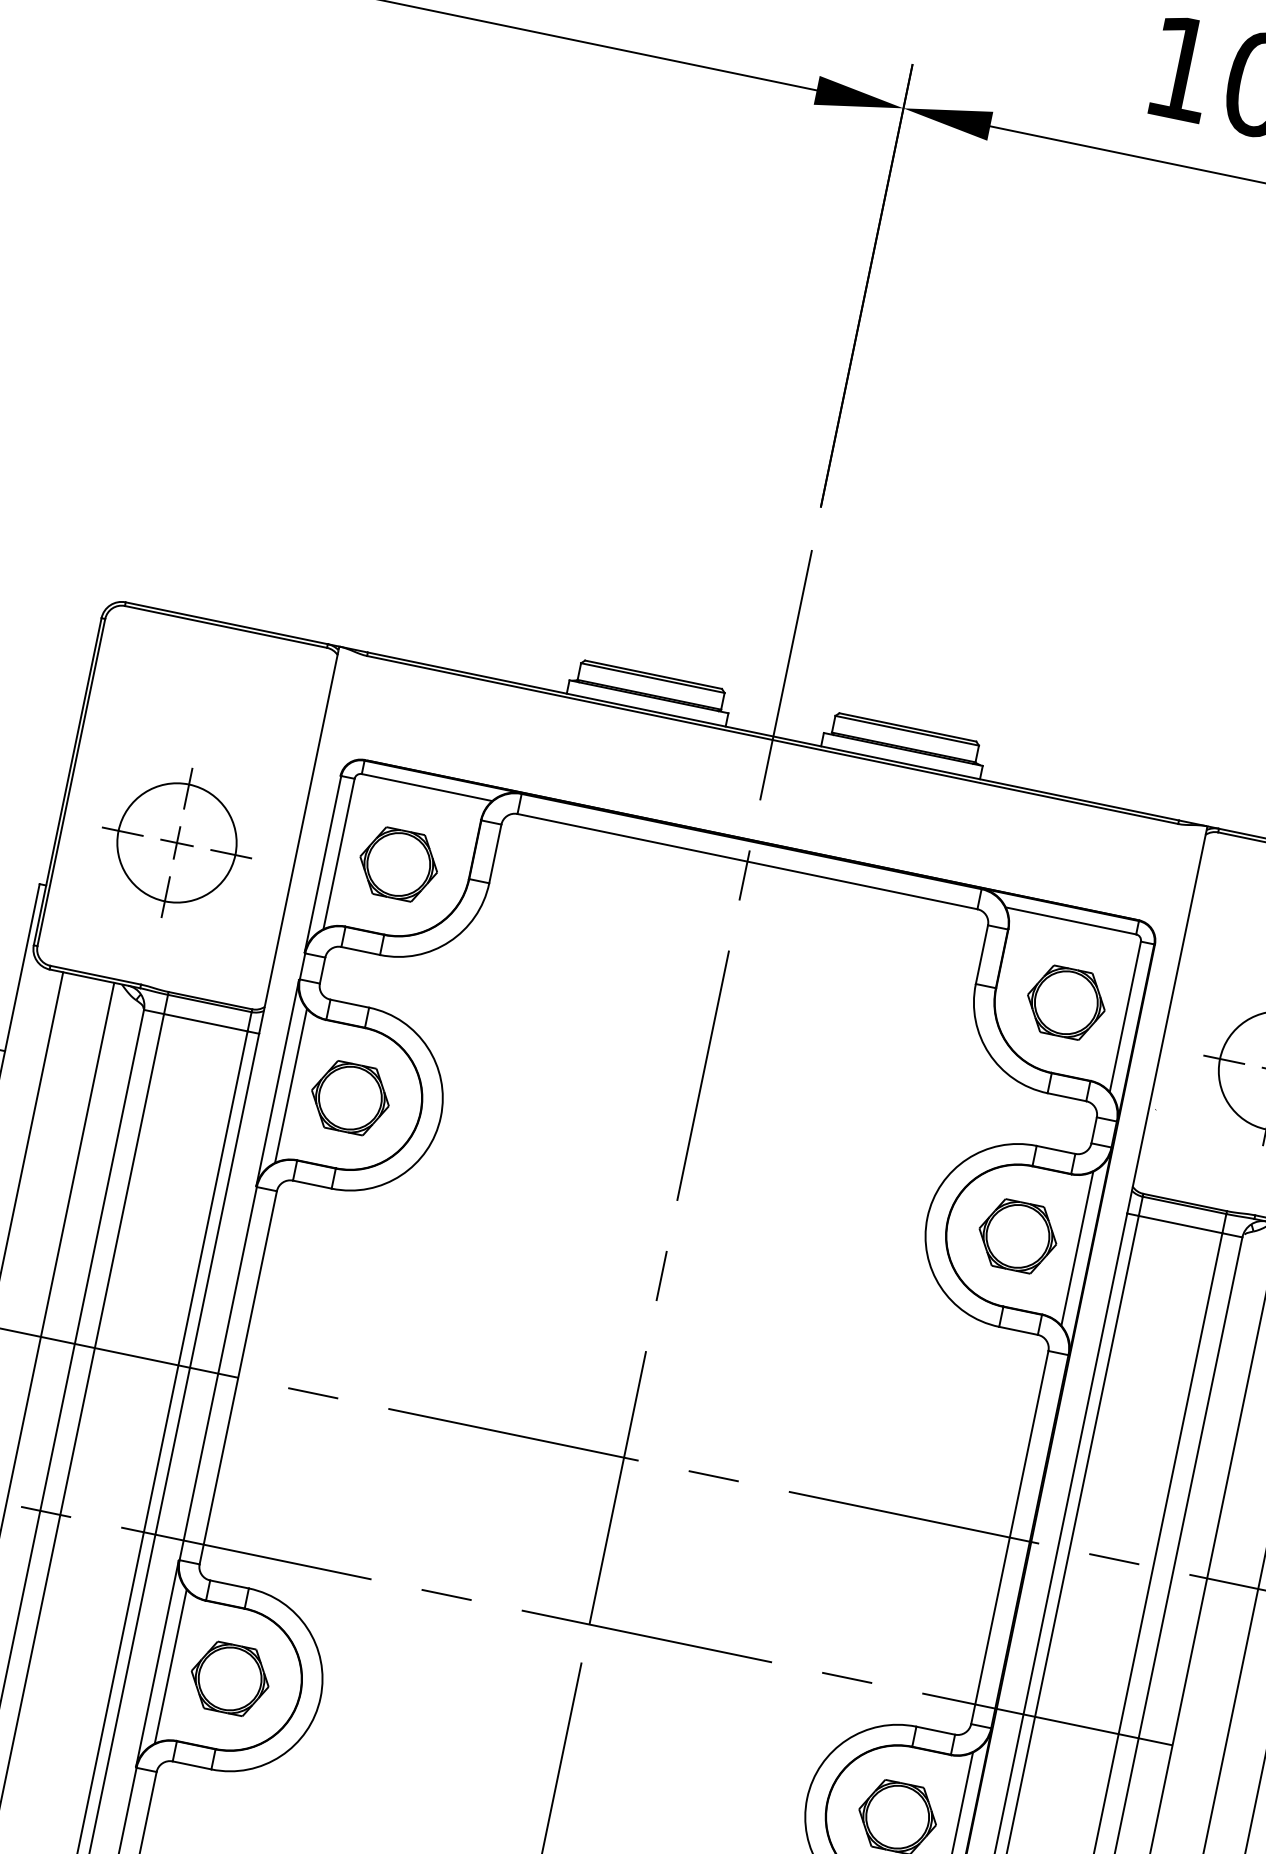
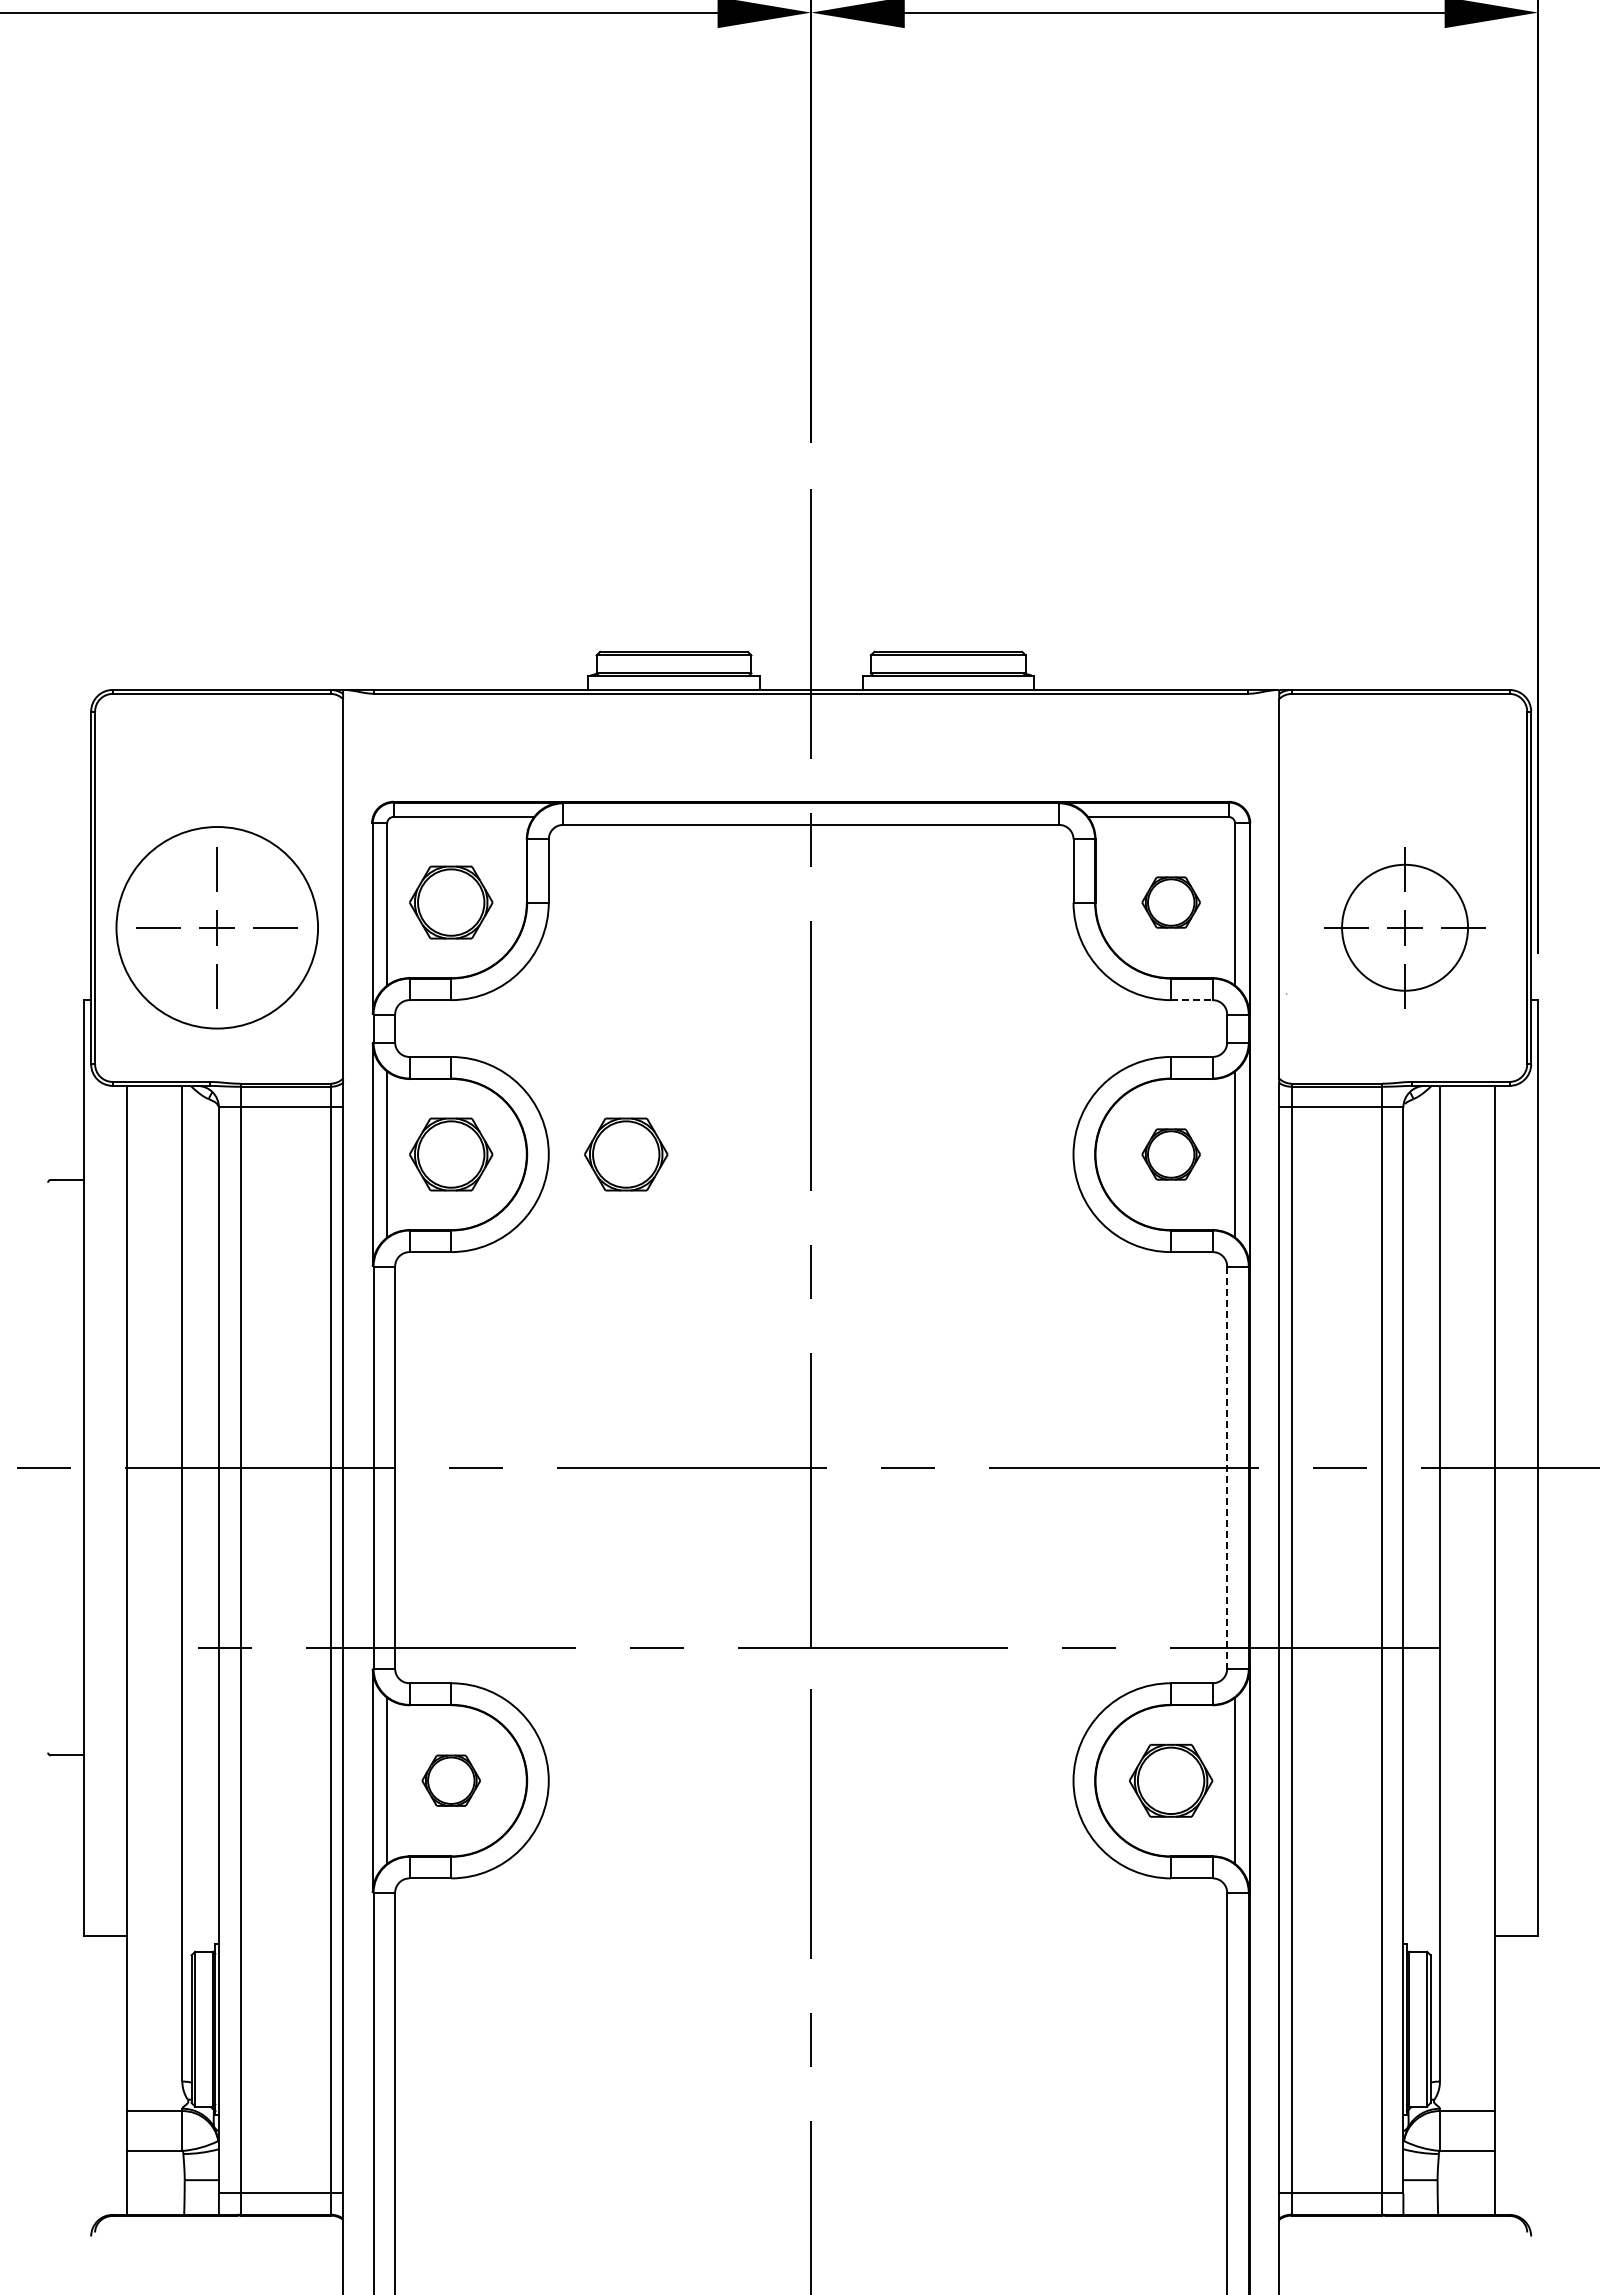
circle: (177, 842) -> (217, 927), size x1.6
part: (1066, 1002) -> (1171, 902), size x0.7
line: (1066, 1097) -> (1191, 1000), solid -> dashed
part: (512, 1131) -> (626, 1154), added
part: (1018, 1236) -> (1171, 1154), size x0.7
line: (1009, 1538) -> (1227, 1468), solid -> dashed
part: (230, 1678) -> (451, 1780), size x0.7

